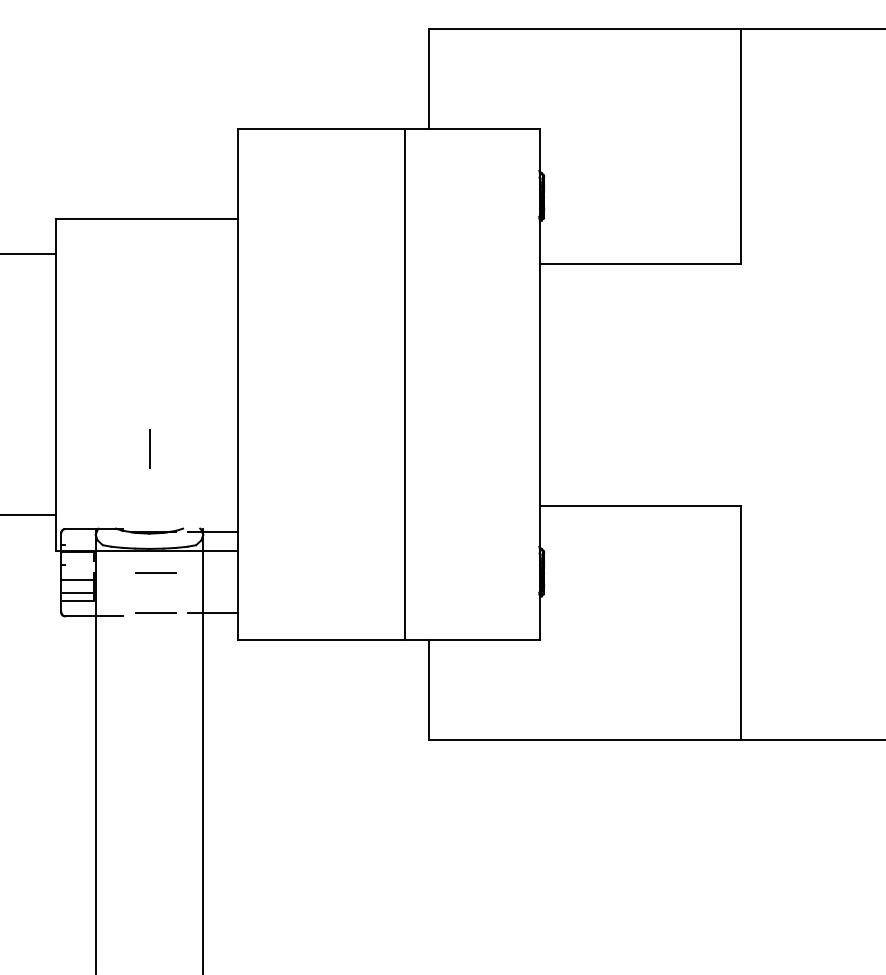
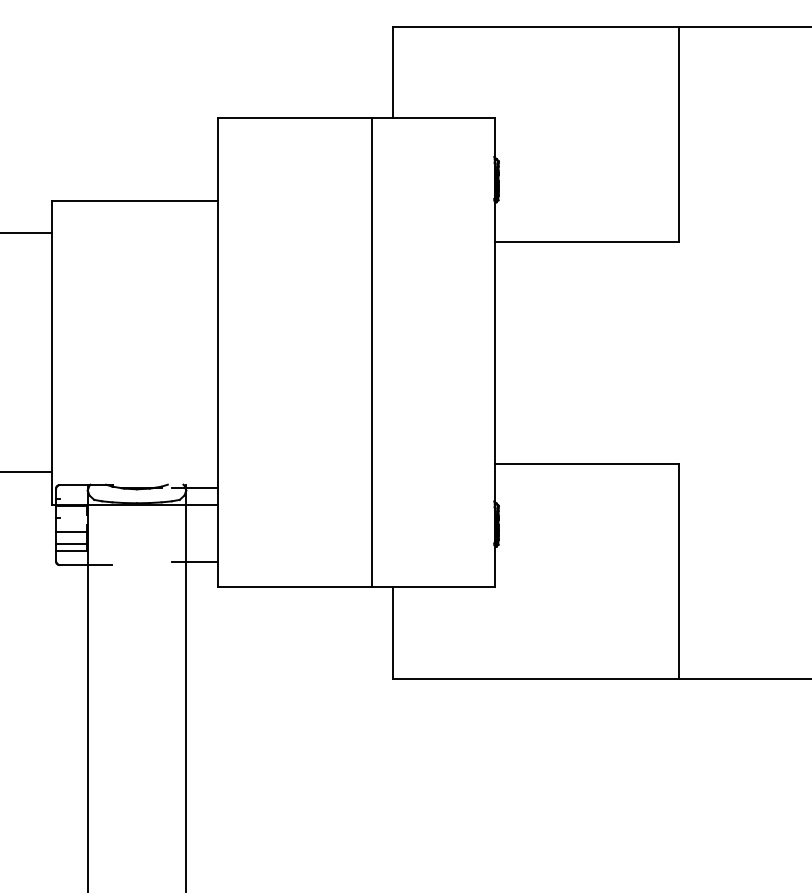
line: (150, 447) -> (137, 410), removed
line: (155, 573) -> (142, 525), removed
line: (155, 612) -> (142, 561), removed

